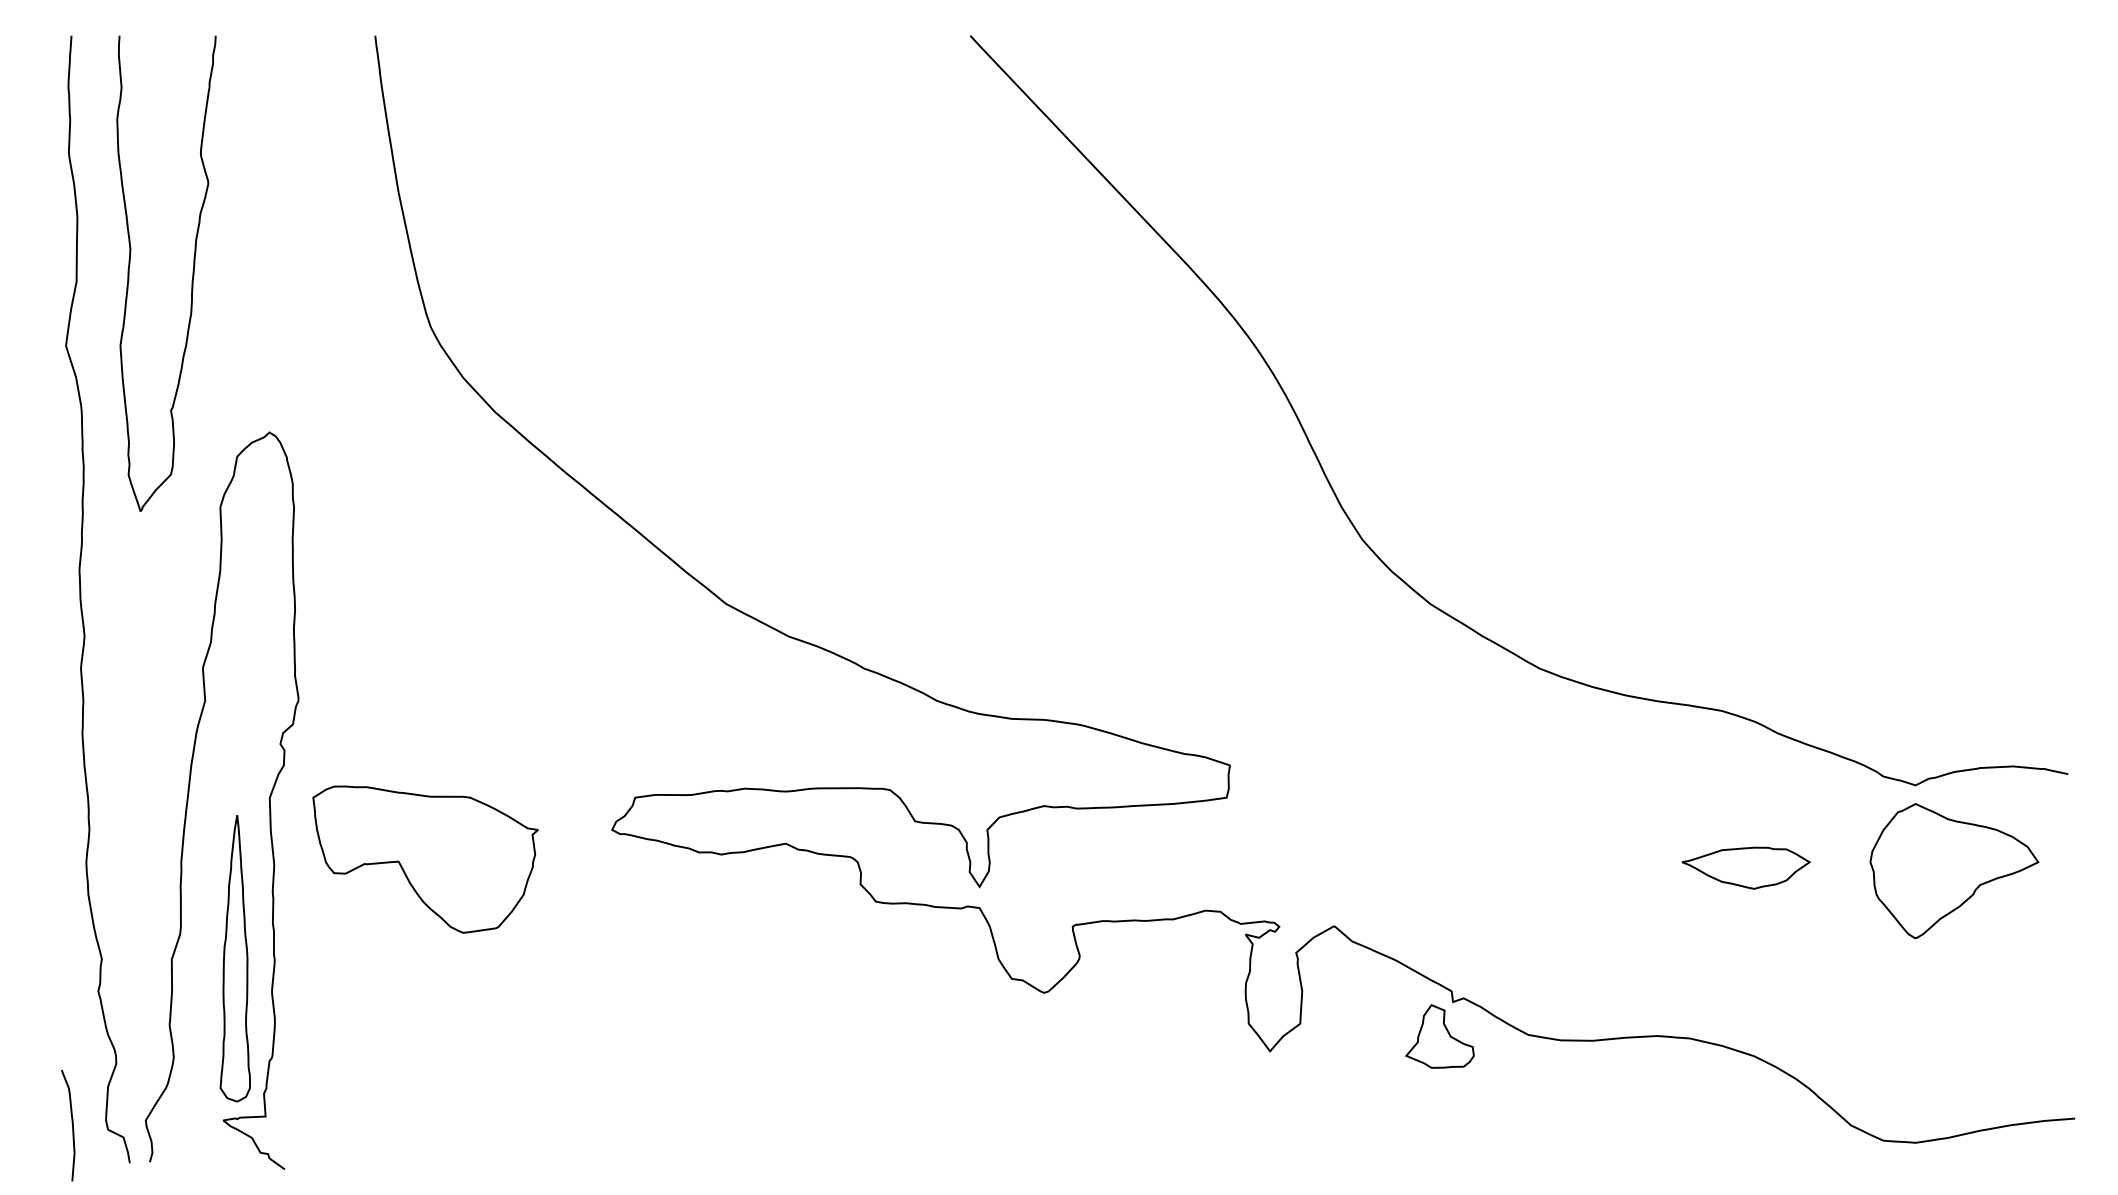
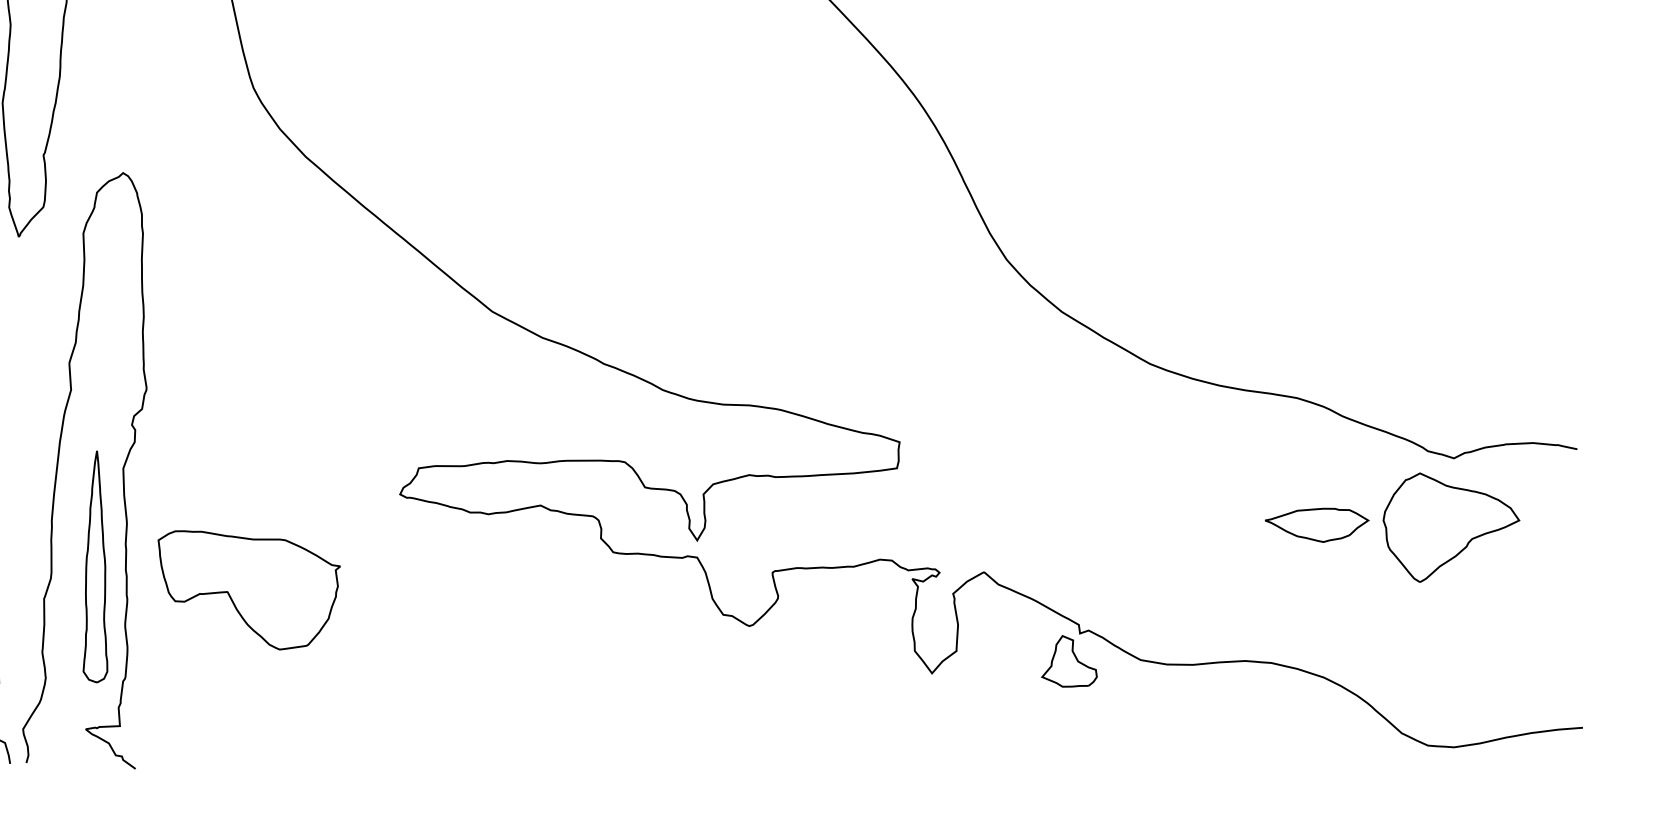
part: (425, 859) -> (249, 590), moved
part: (1954, 871) -> (1451, 527), moved
part: (234, 958) -> (94, 566), moved

